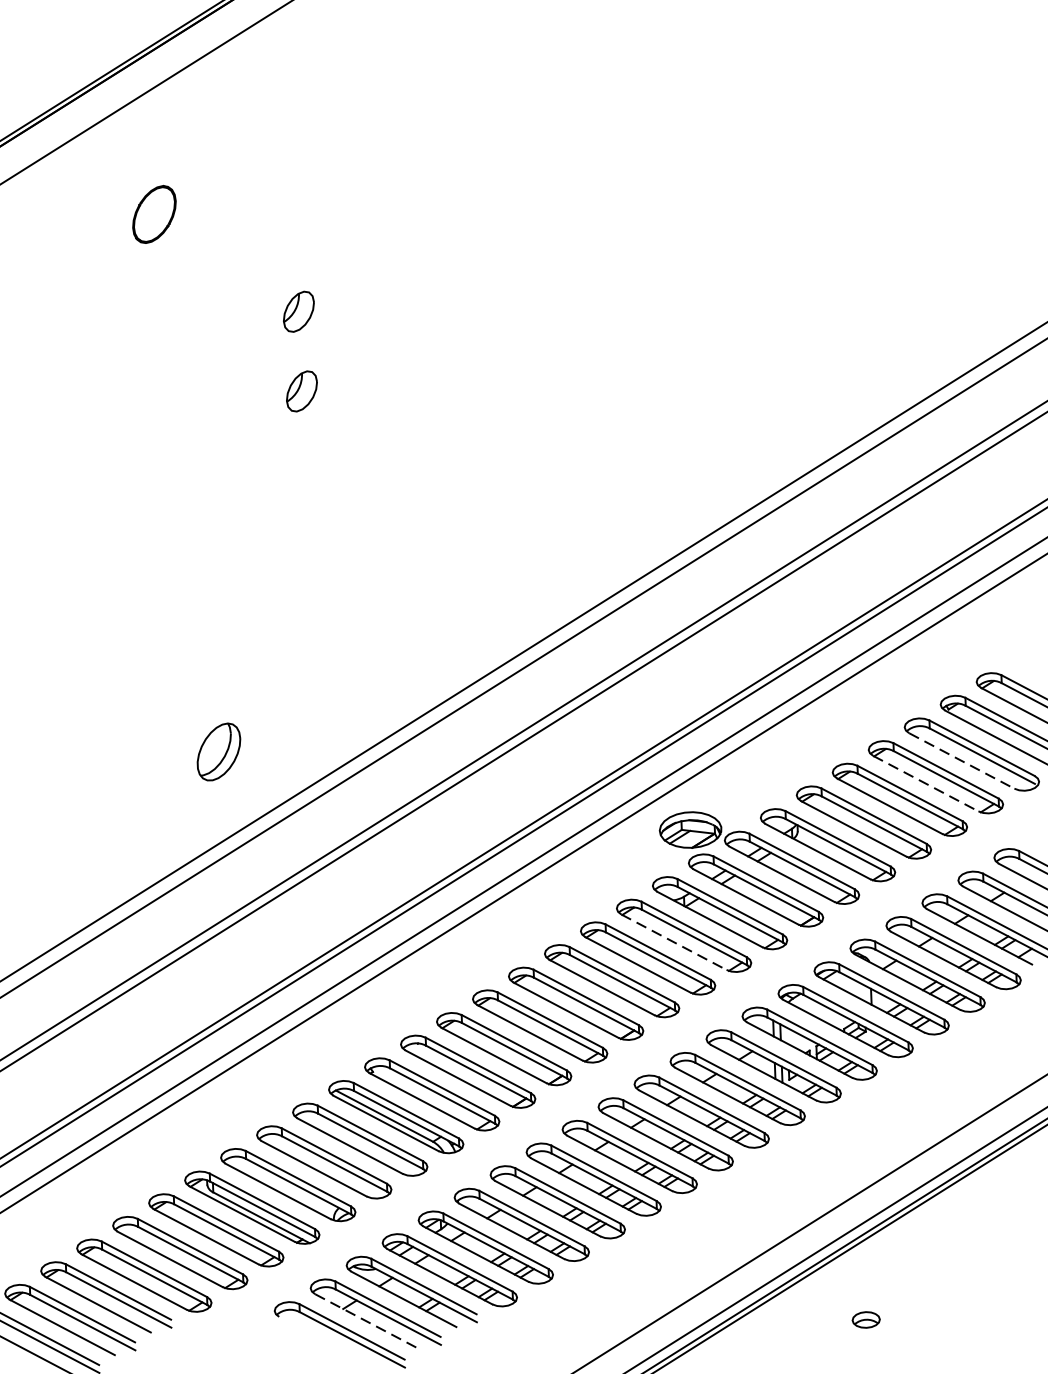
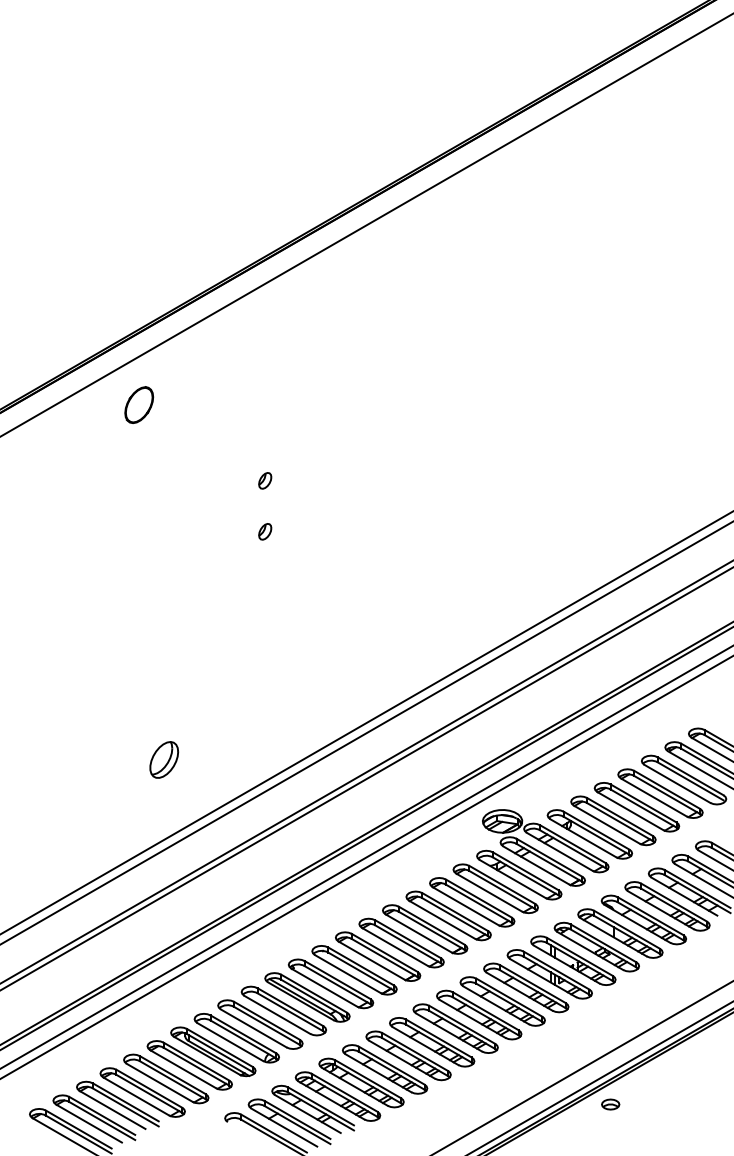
part: (154, 213) -> (139, 404), moved
part: (299, 311) -> (265, 480), size x0.62
part: (302, 391) -> (265, 531), size x0.62
part: (219, 751) -> (164, 759), moved
line: (961, 761) -> (677, 784), dashed -> solid
line: (926, 783) -> (654, 797), dashed -> solid
line: (674, 942) -> (489, 892), dashed -> solid
part: (865, 1319) -> (610, 1104), moved
line: (368, 1321) -> (284, 1127), dashed -> solid

